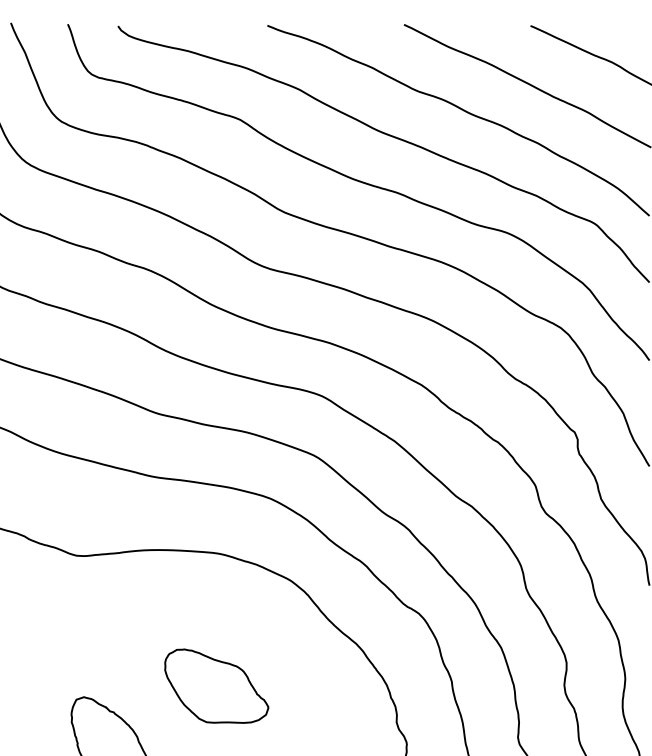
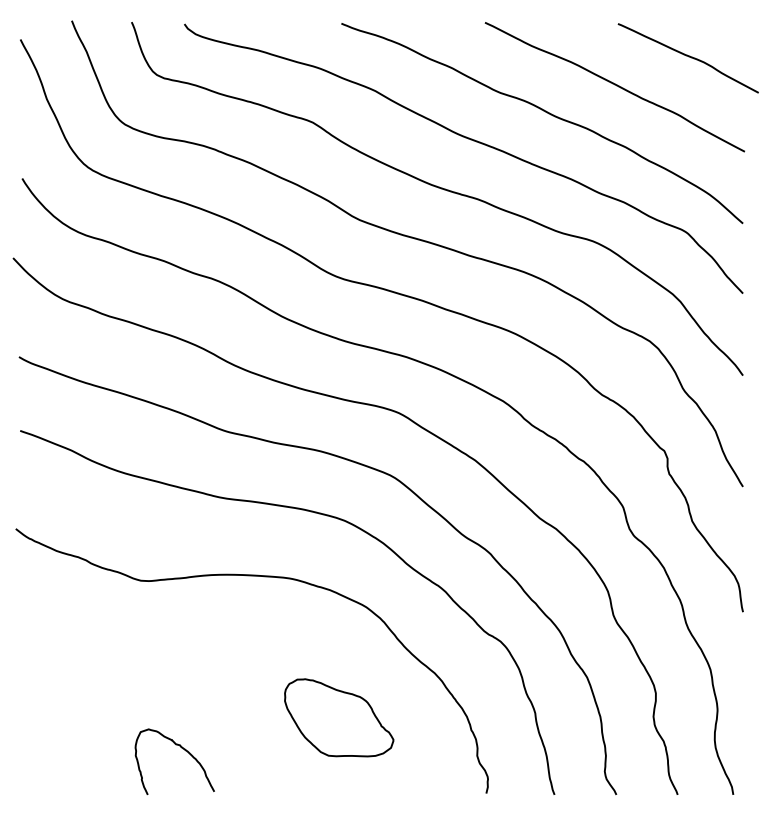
part: (217, 685) -> (339, 717), moved

